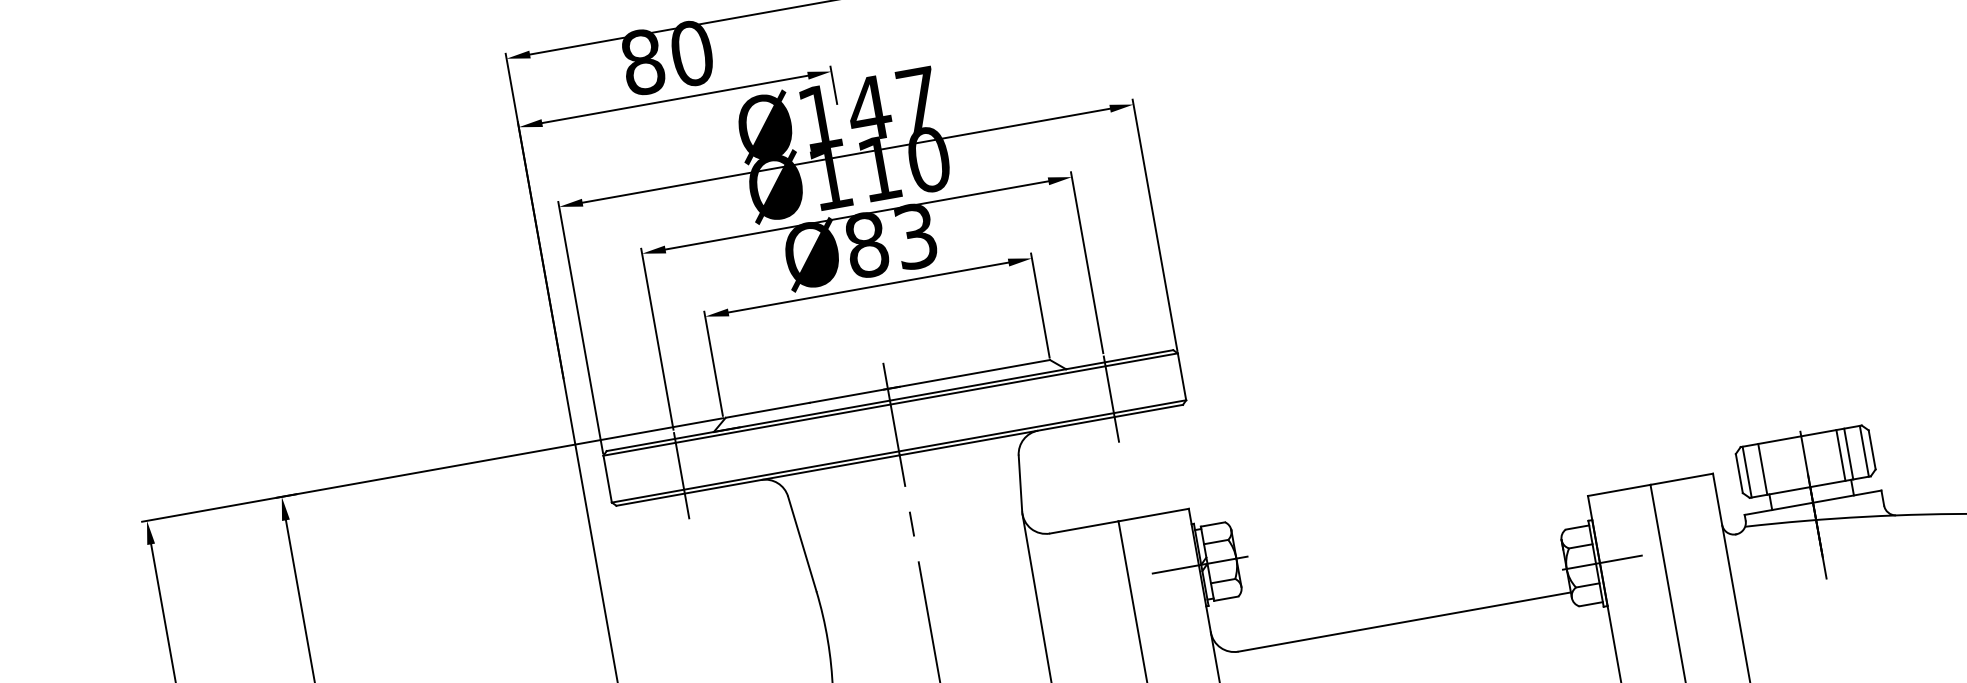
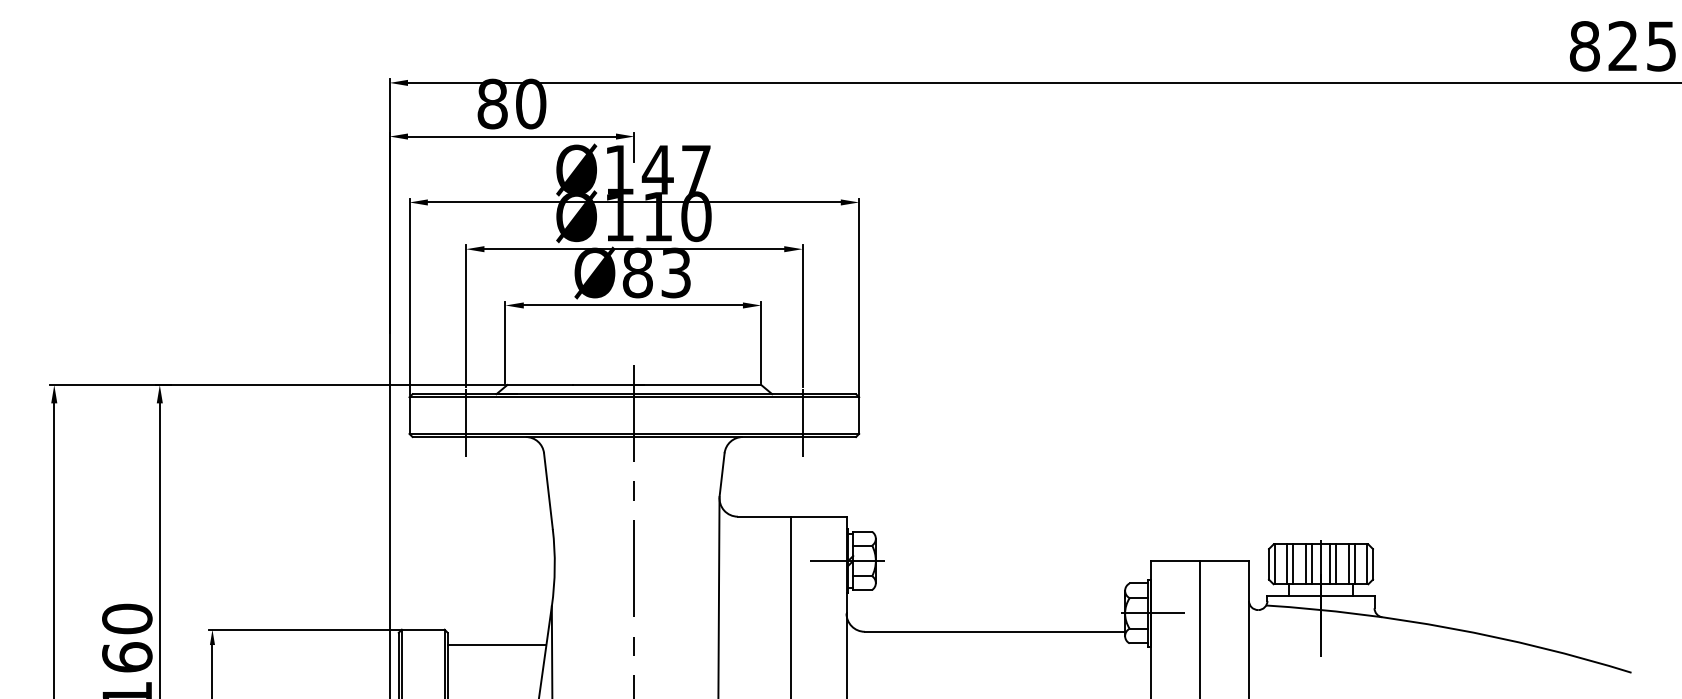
line: (1825, 458) -> (1336, 564), added
line: (1817, 459) -> (1330, 564), added
line: (1793, 464) -> (1311, 564), added
line: (1786, 465) -> (1305, 564), added
line: (1770, 468) -> (1293, 564), added

